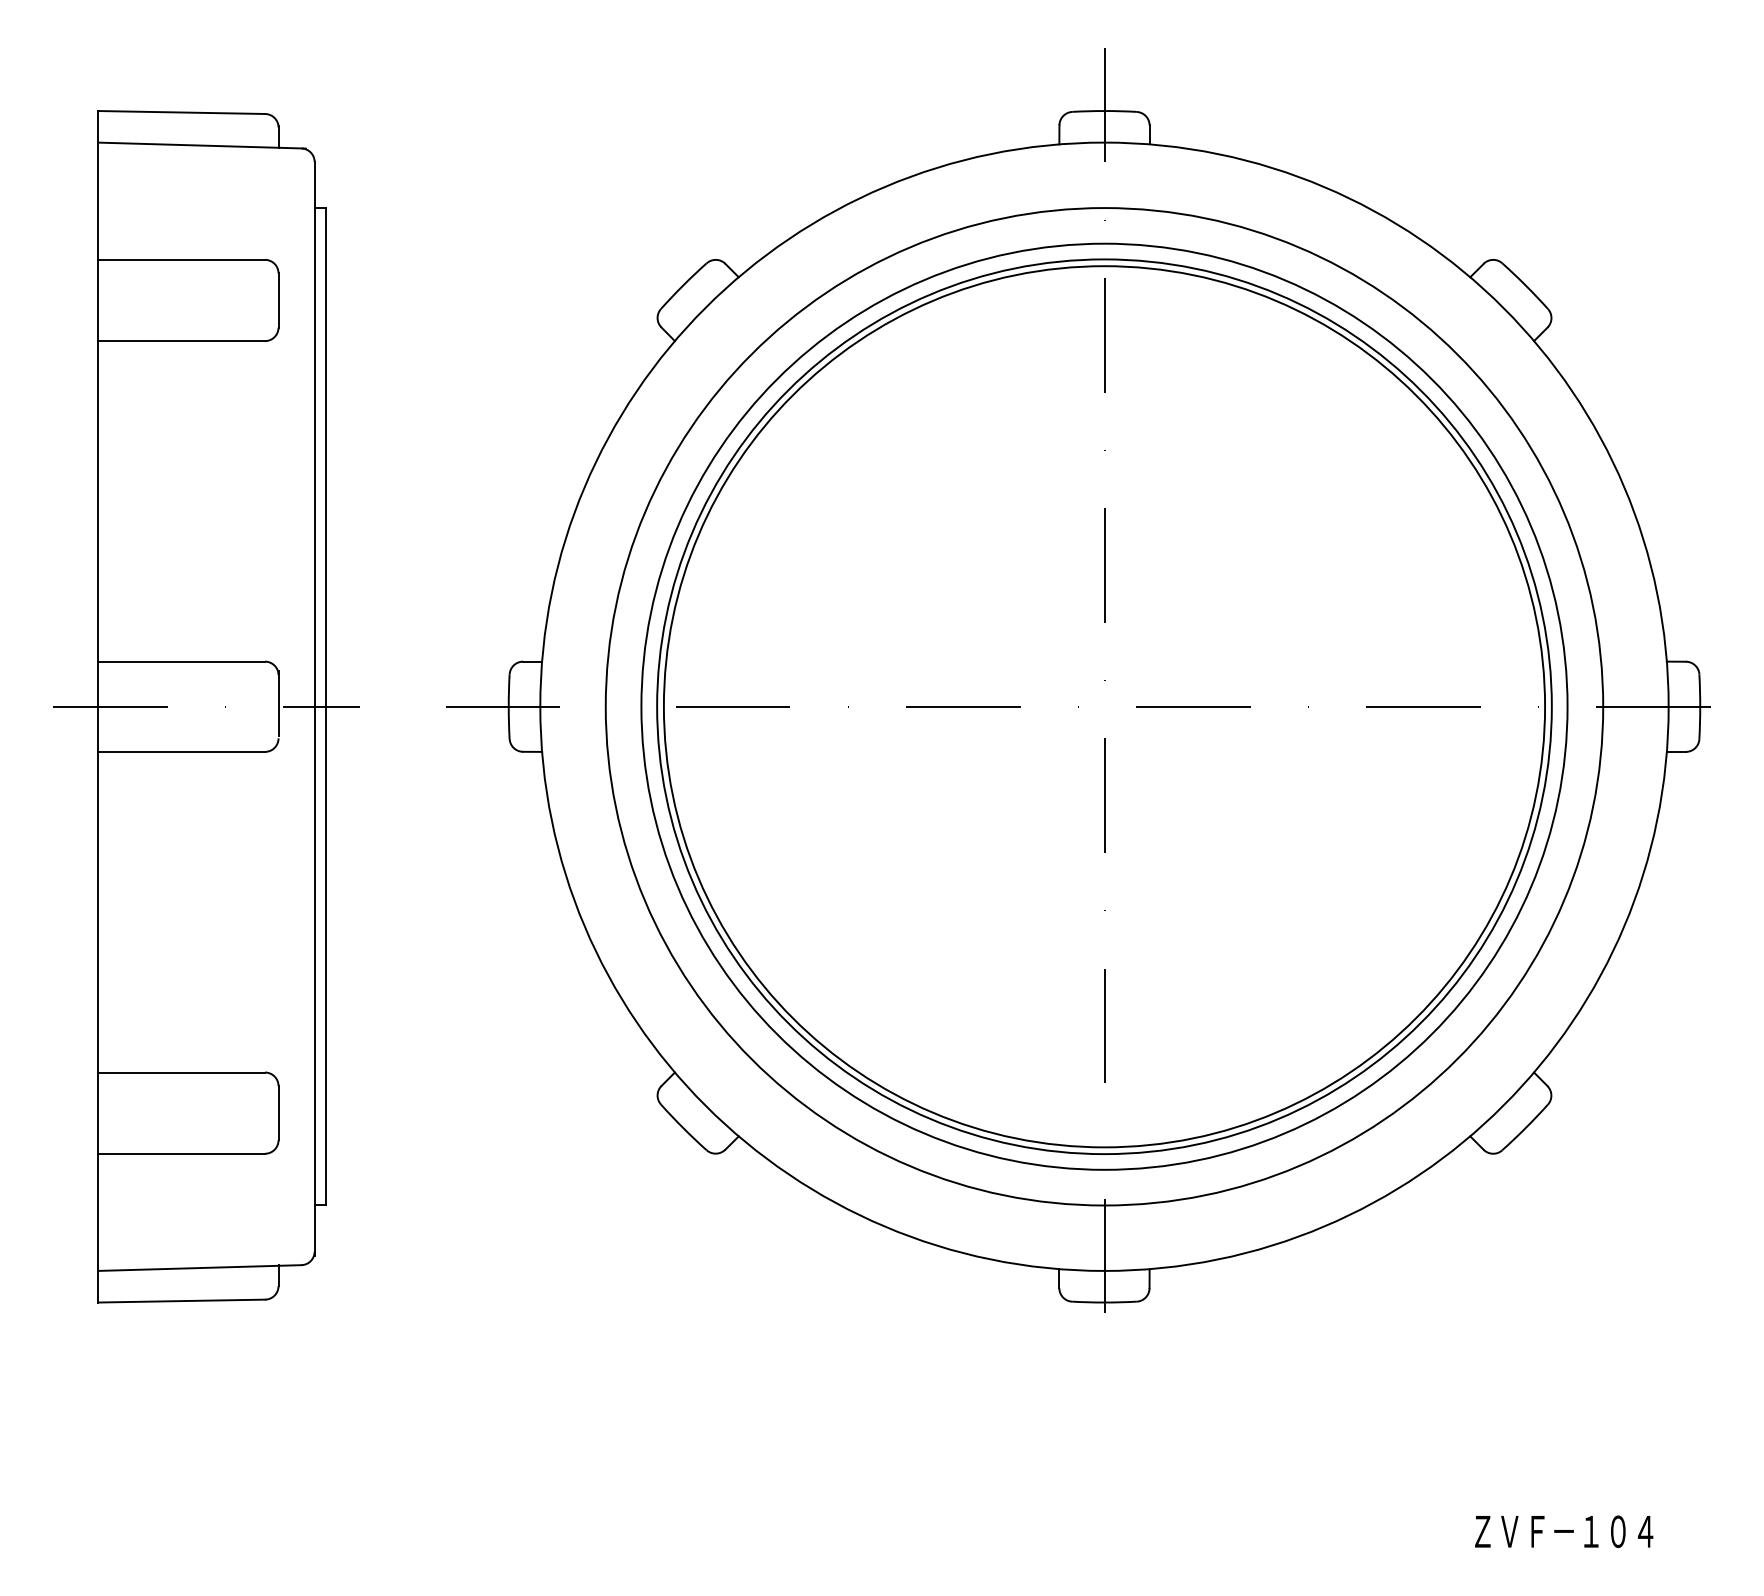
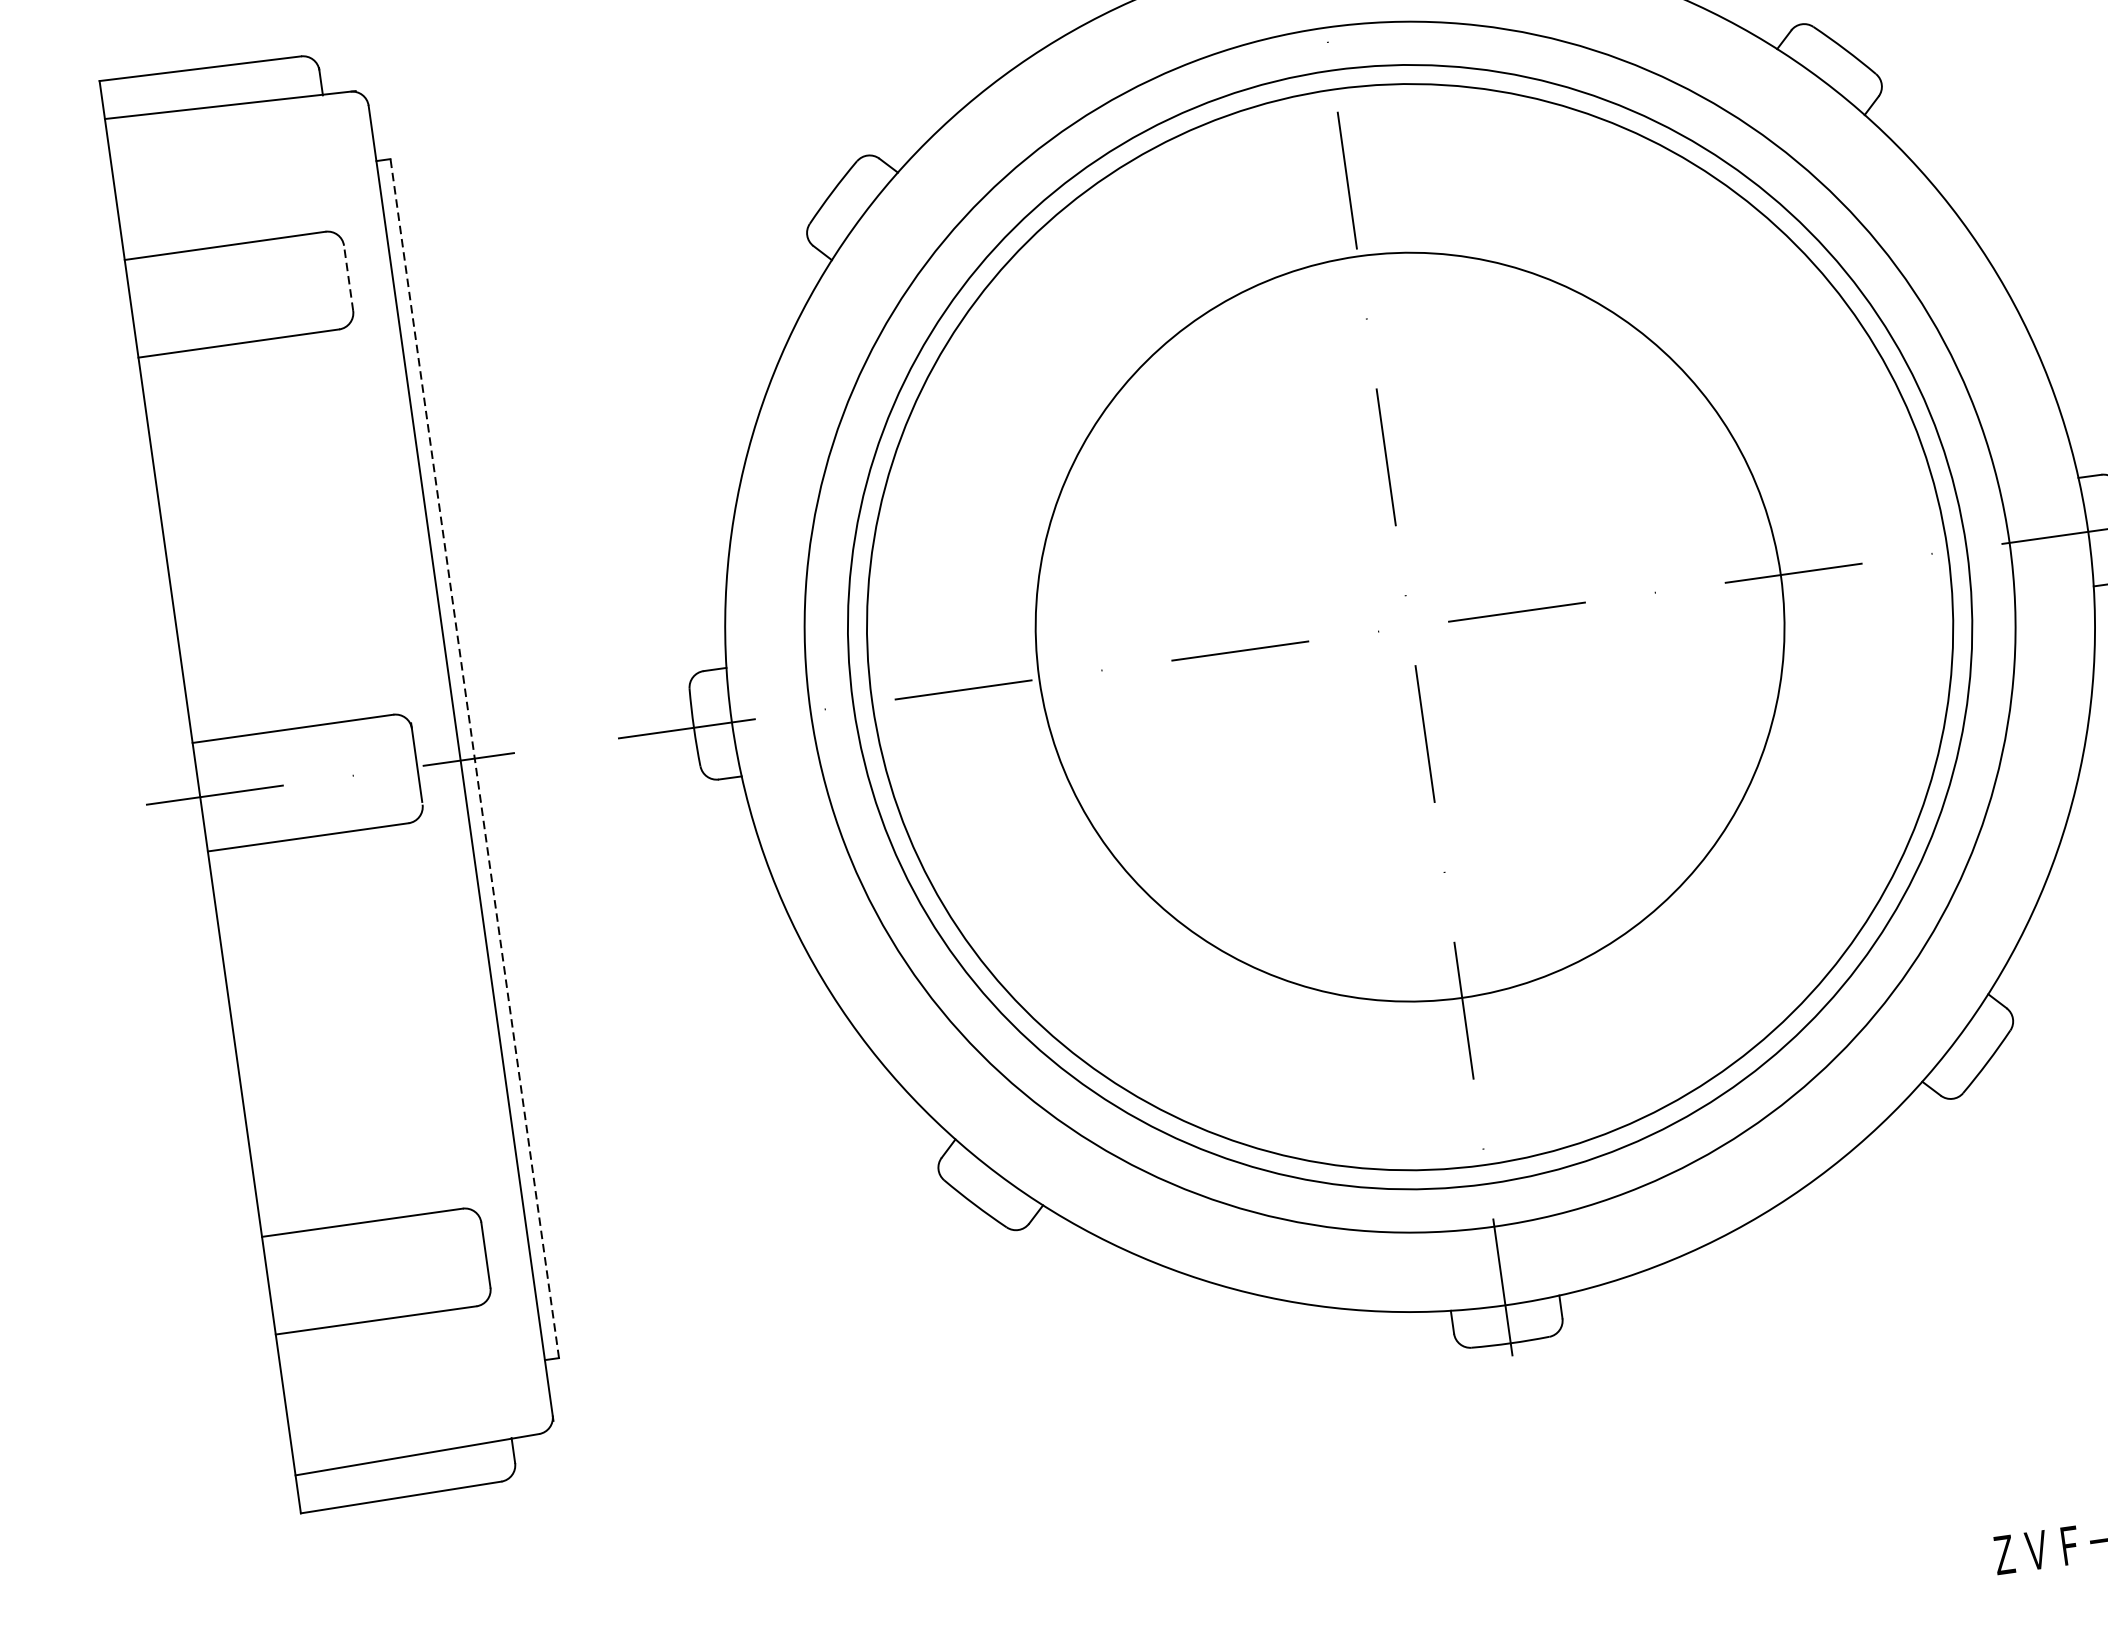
line: (278, 300) -> (348, 278), solid -> dashed
line: (326, 706) -> (474, 758), solid -> dashed
circle: (1104, 706) -> (1410, 626), size x0.7

